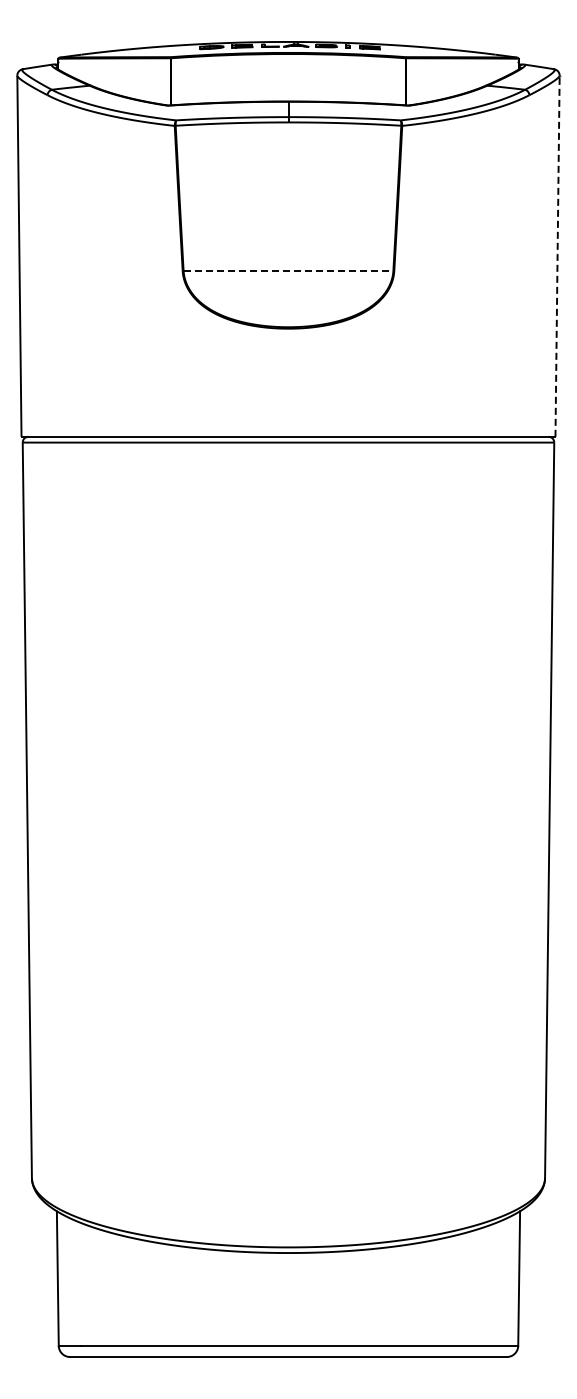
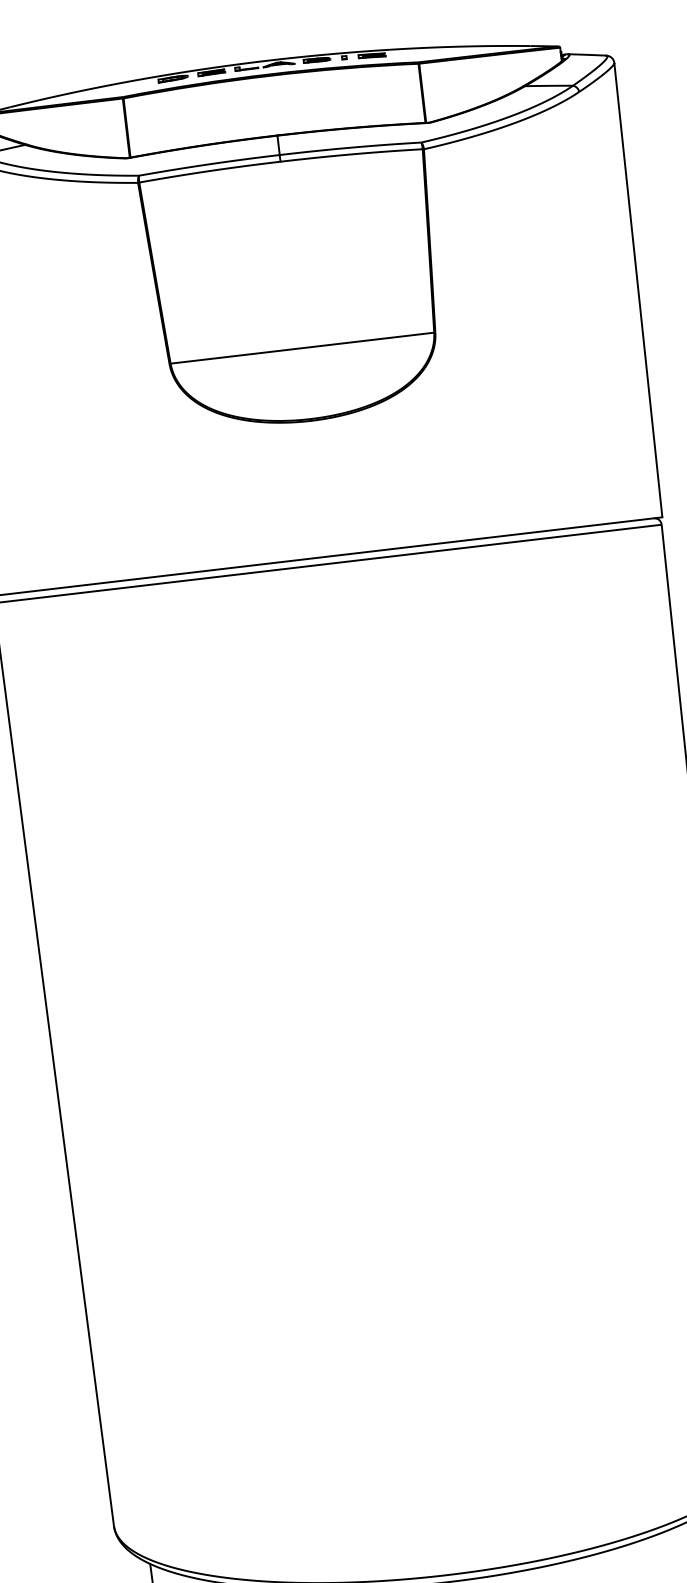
line: (557, 255) -> (638, 289), dashed -> solid
line: (288, 270) -> (302, 347), dashed -> solid

